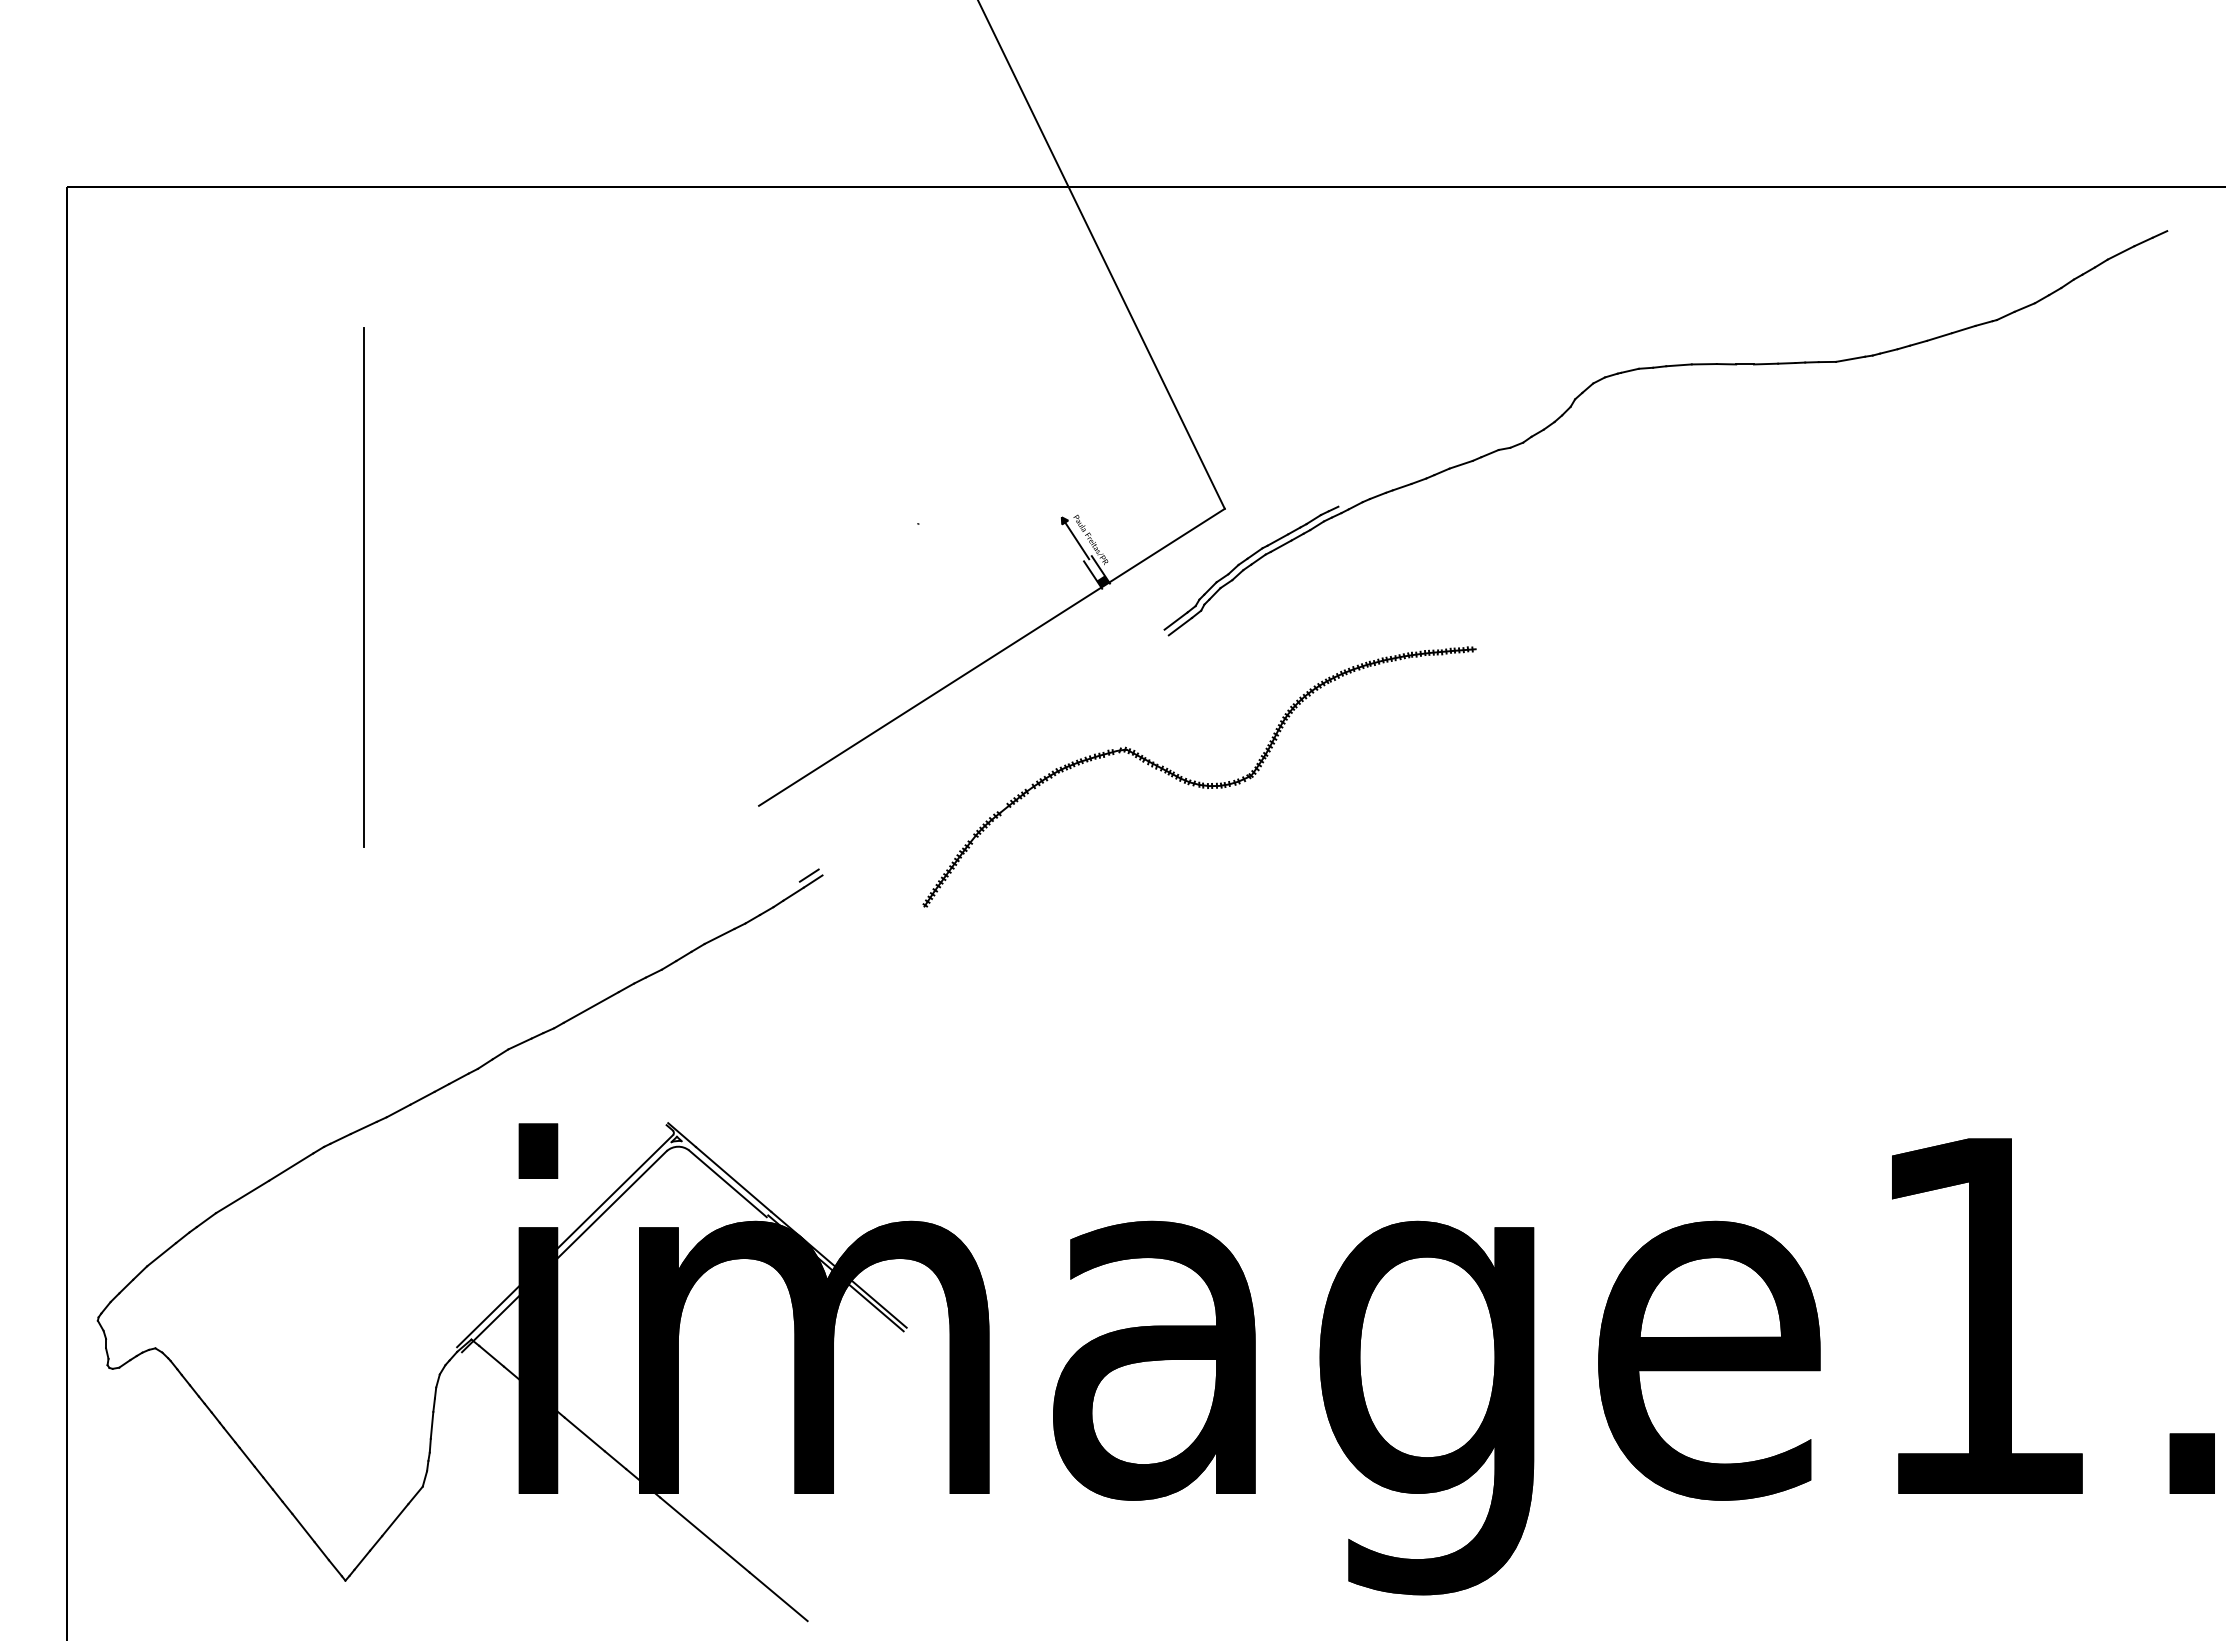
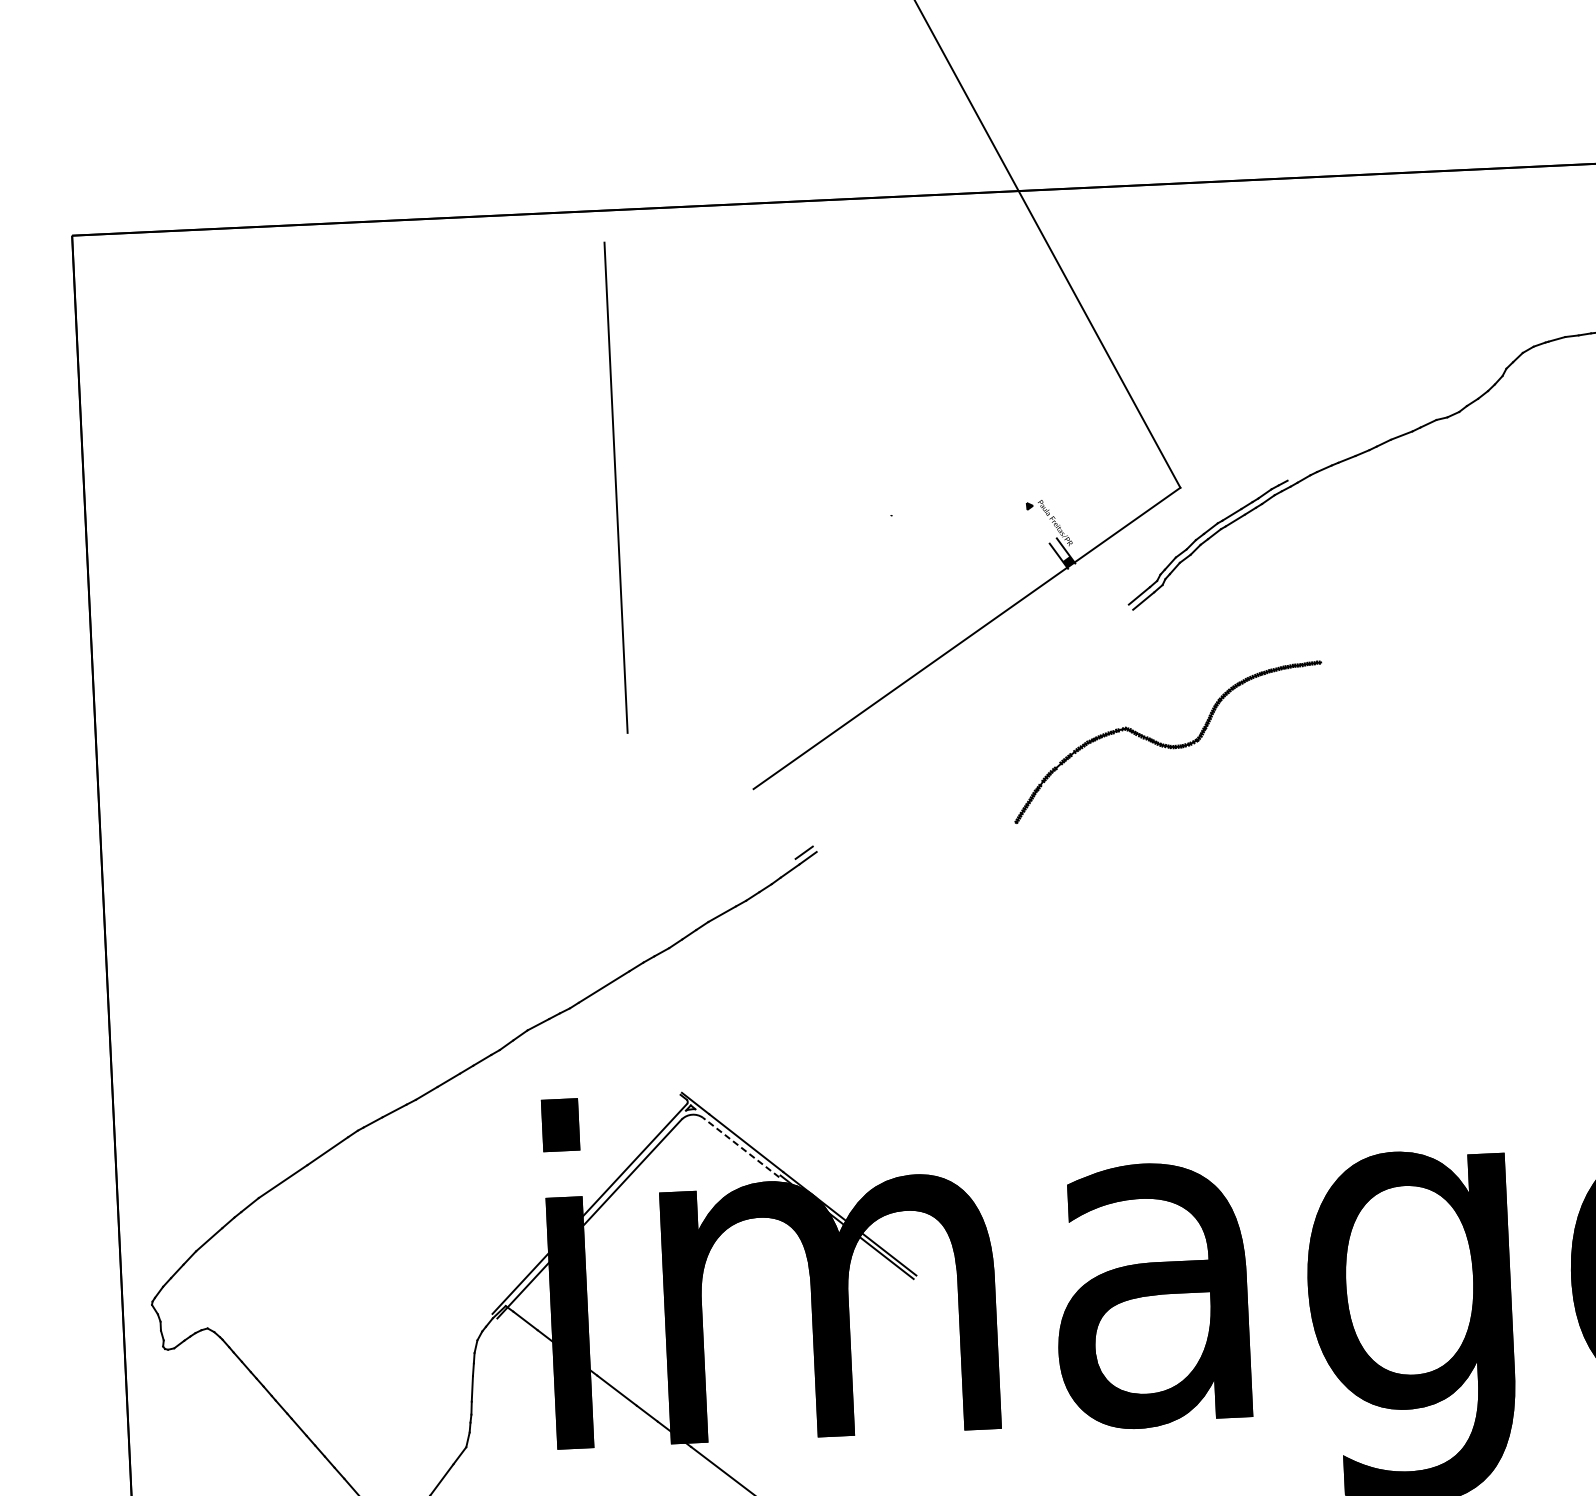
line: (1077, 540) -> (1042, 524), removed
line: (363, 587) -> (615, 487), moved
part: (1199, 776) -> (1168, 741), size x0.6
line: (727, 1183) -> (740, 1147), solid -> dashed

